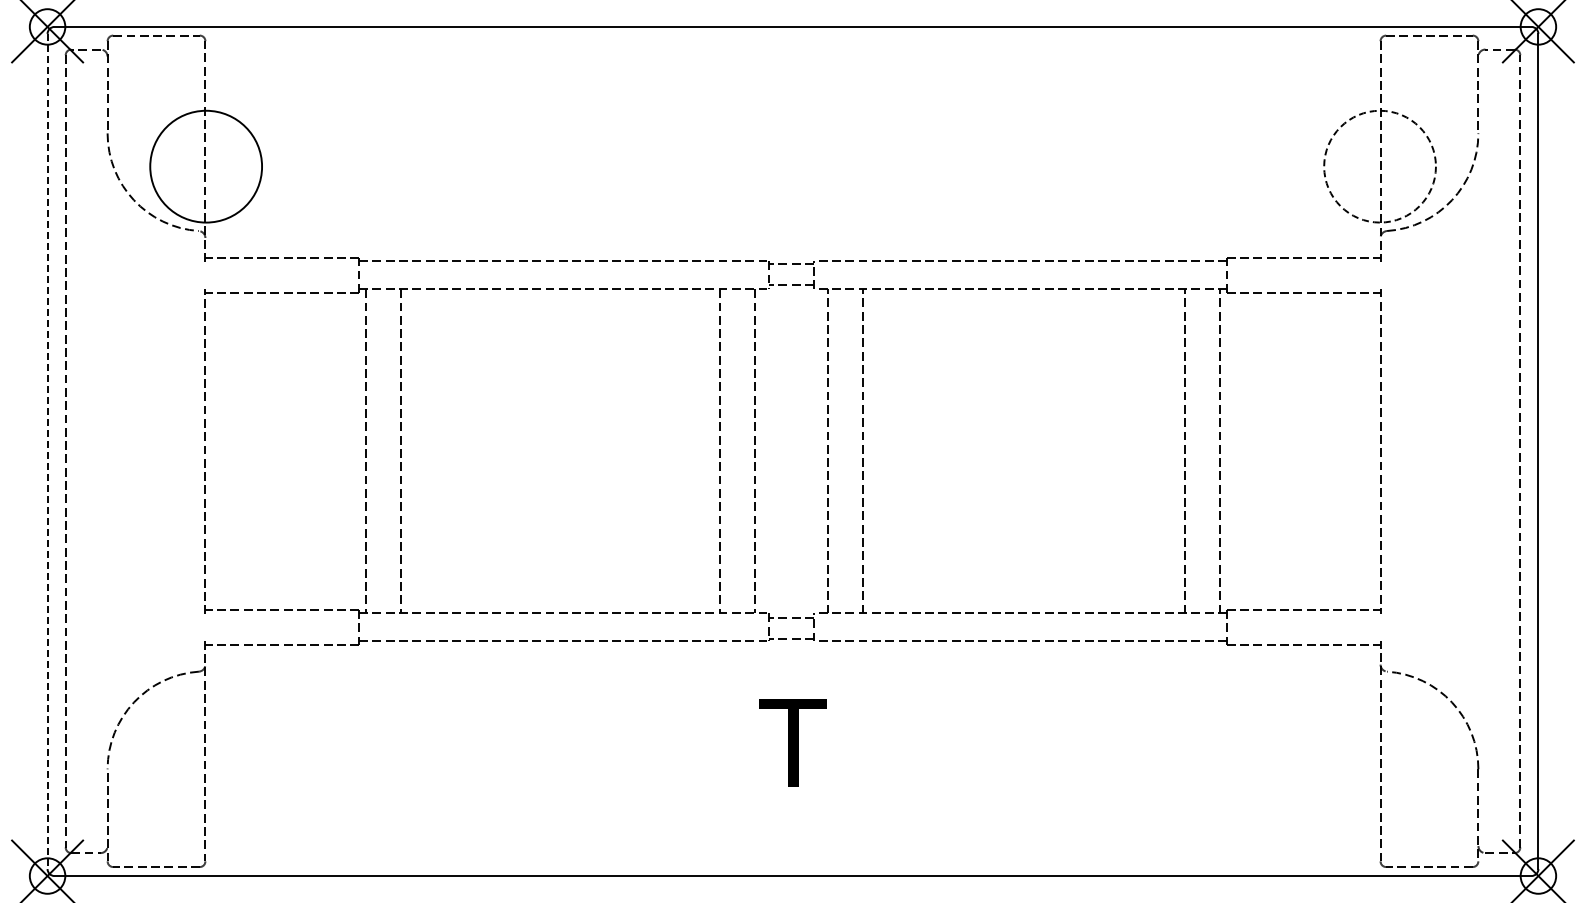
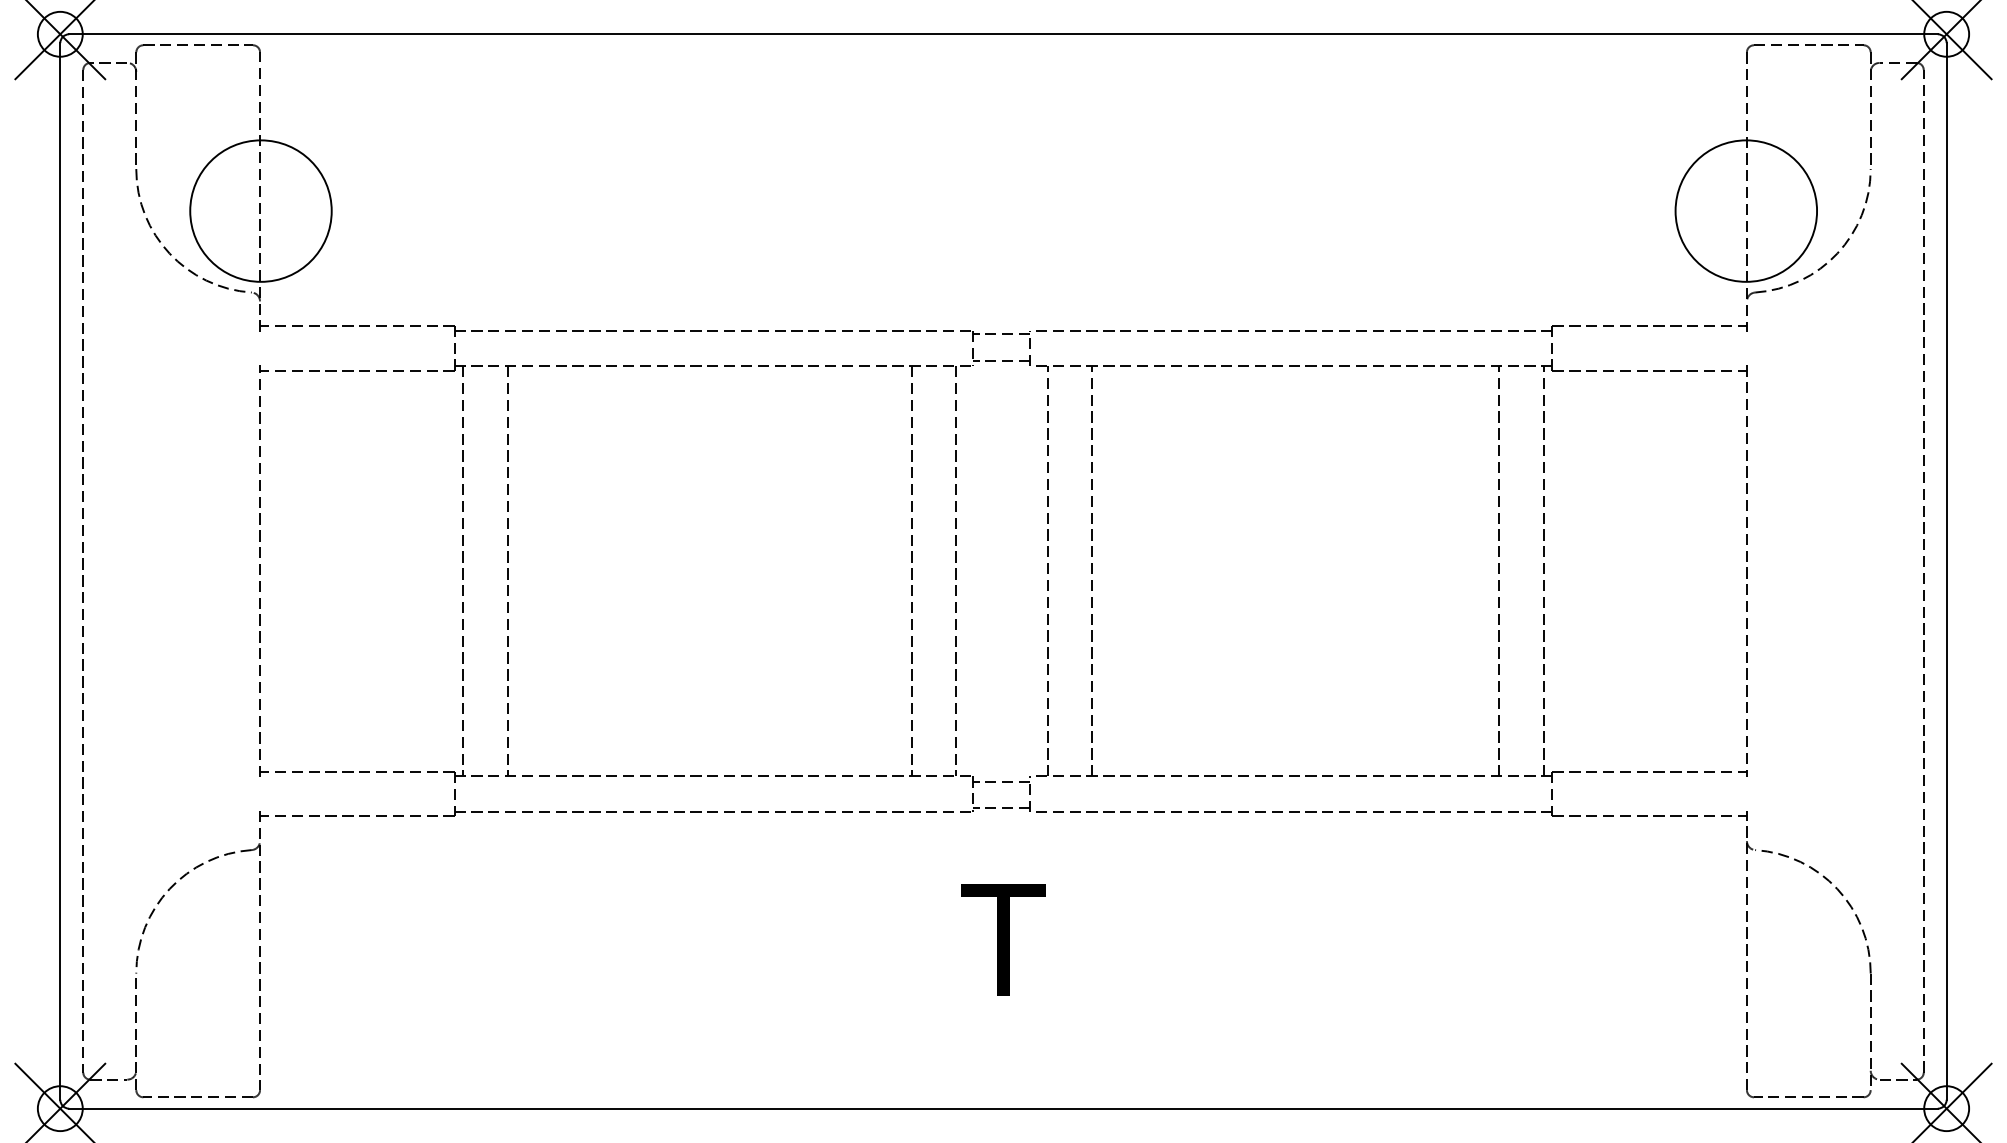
circle: (1379, 166) -> (1745, 210), dashed -> solid
line: (47, 451) -> (60, 571), dashed -> solid

